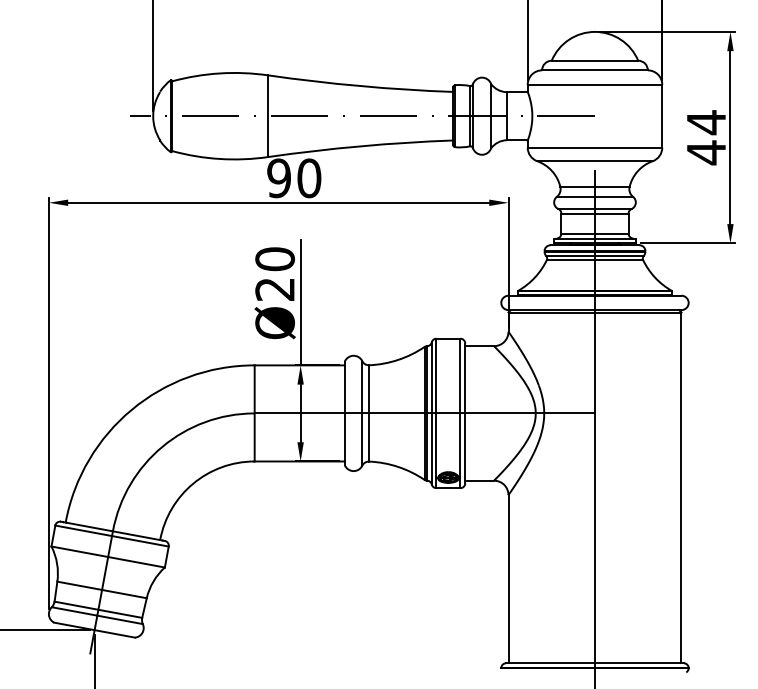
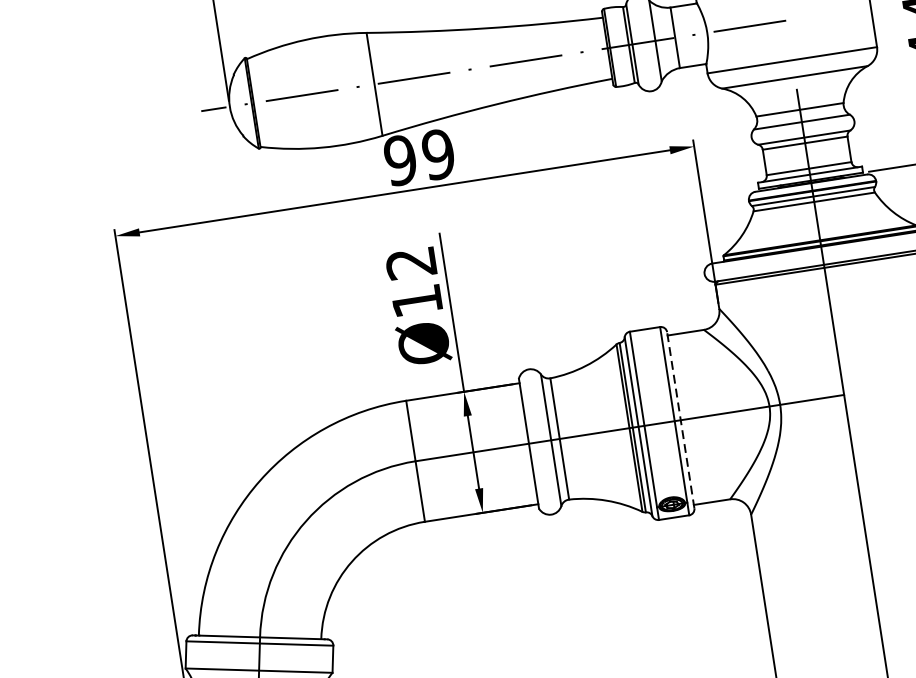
text: (309, 178) -> (438, 154), 90 -> 99
text: (274, 273) -> (413, 281), Ø20 -> Ø12
line: (465, 413) -> (681, 420), solid -> dashed

